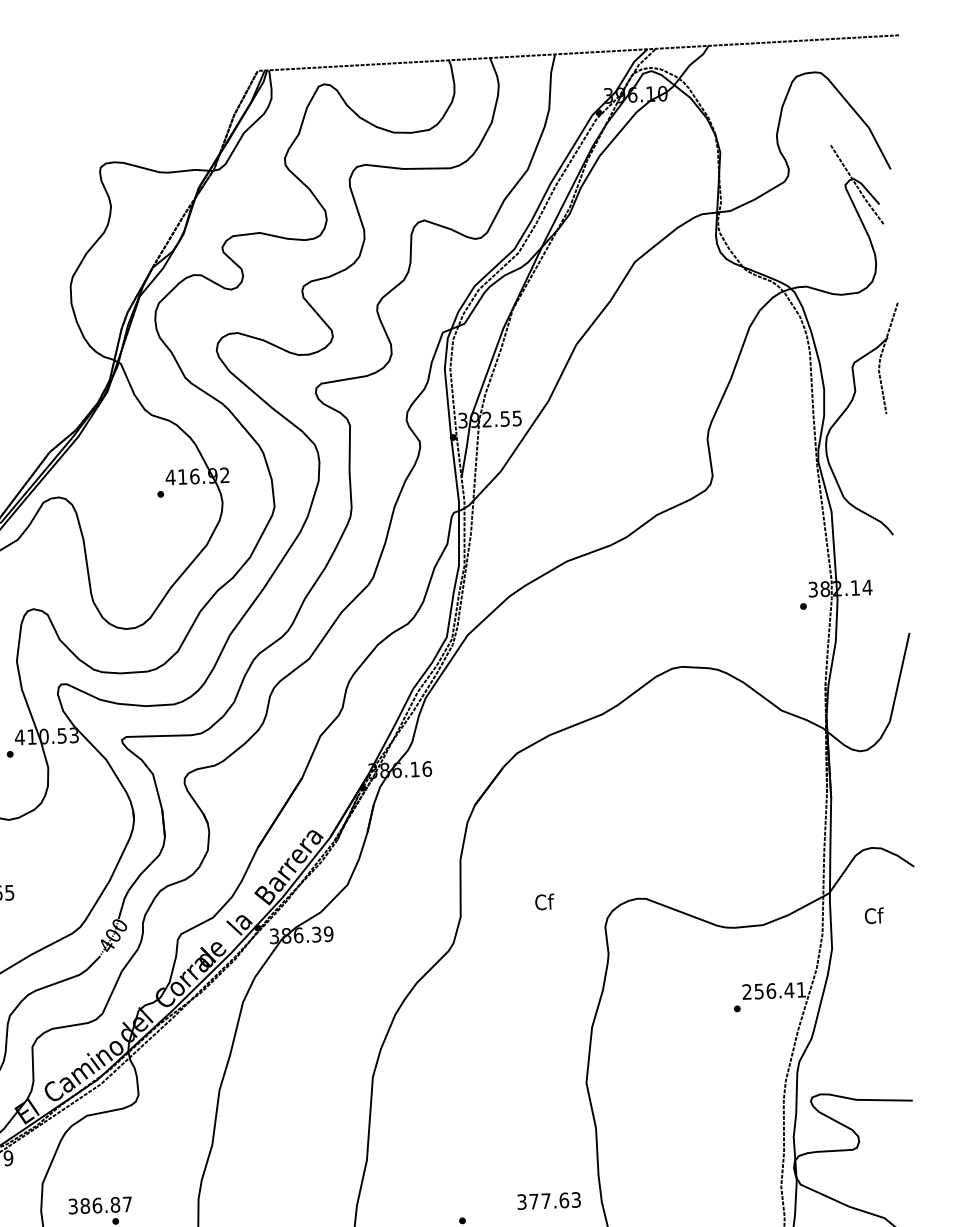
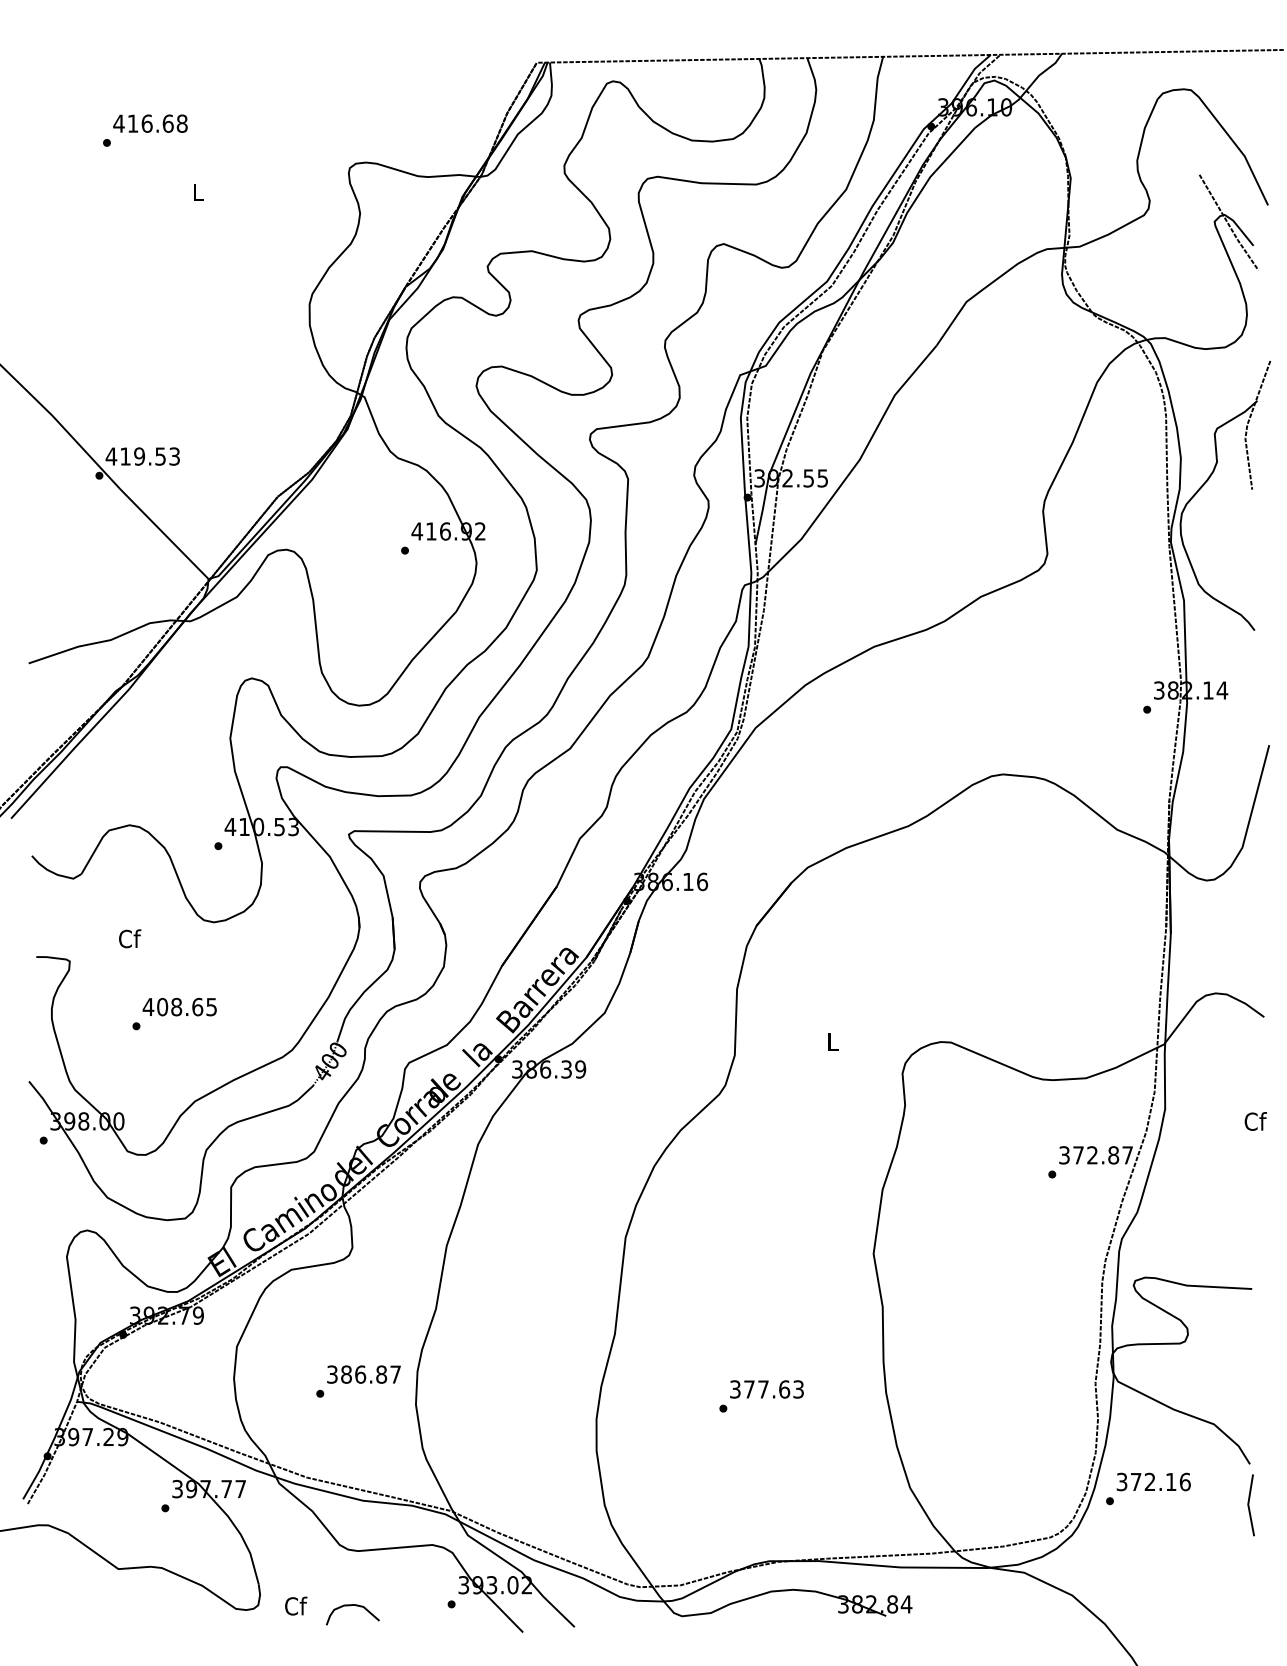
text: (544, 901) -> (833, 1041), Cf -> L
text: (874, 915) -> (1255, 1121), moved
text: (773, 991) -> (1095, 1155), 256.41 -> 372.87
text: (548, 1201) -> (766, 1389), moved
text: (99, 1205) -> (363, 1374), moved

